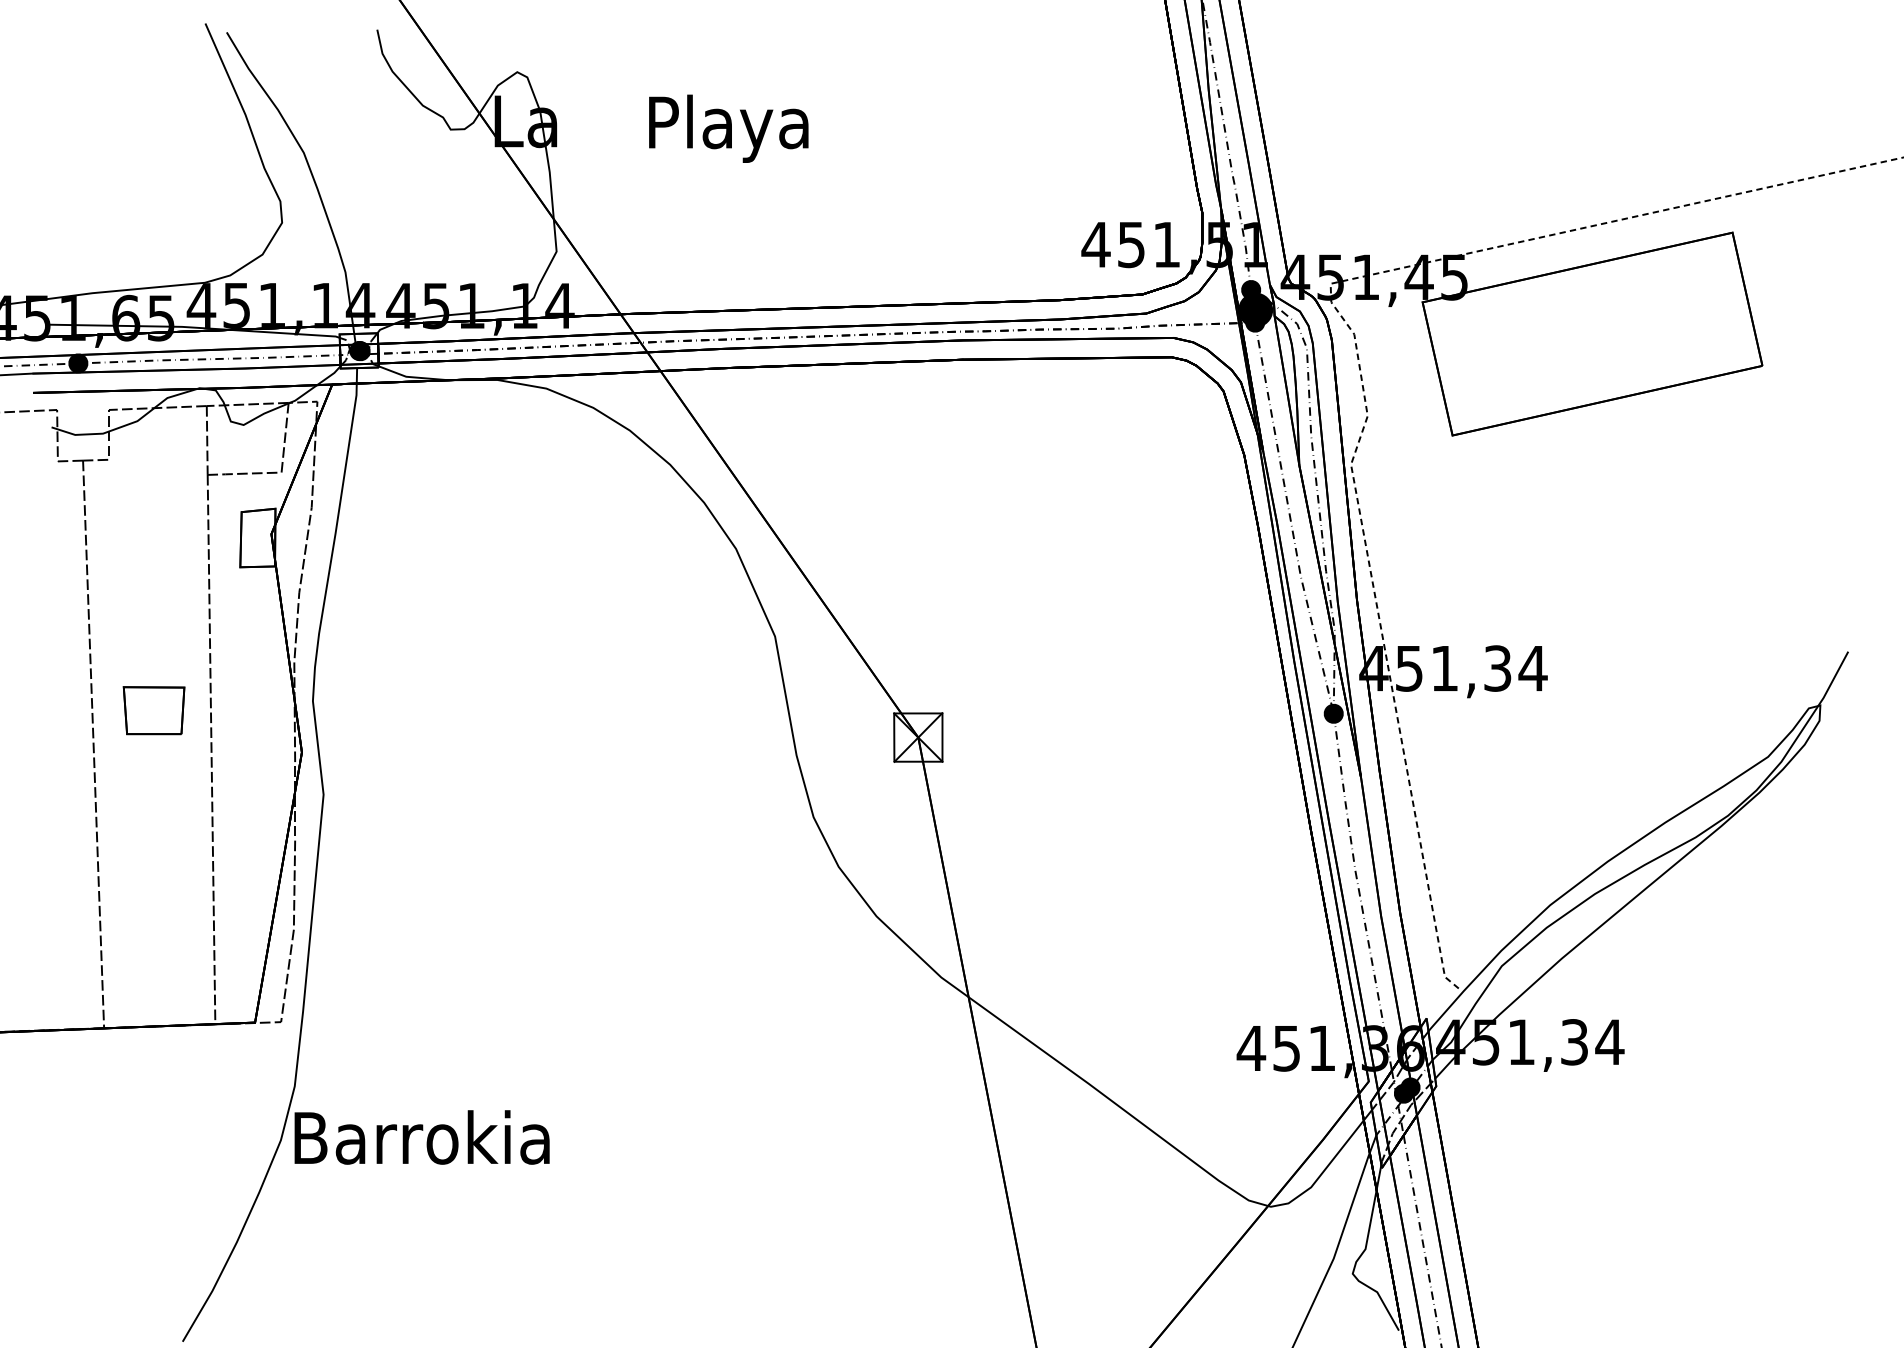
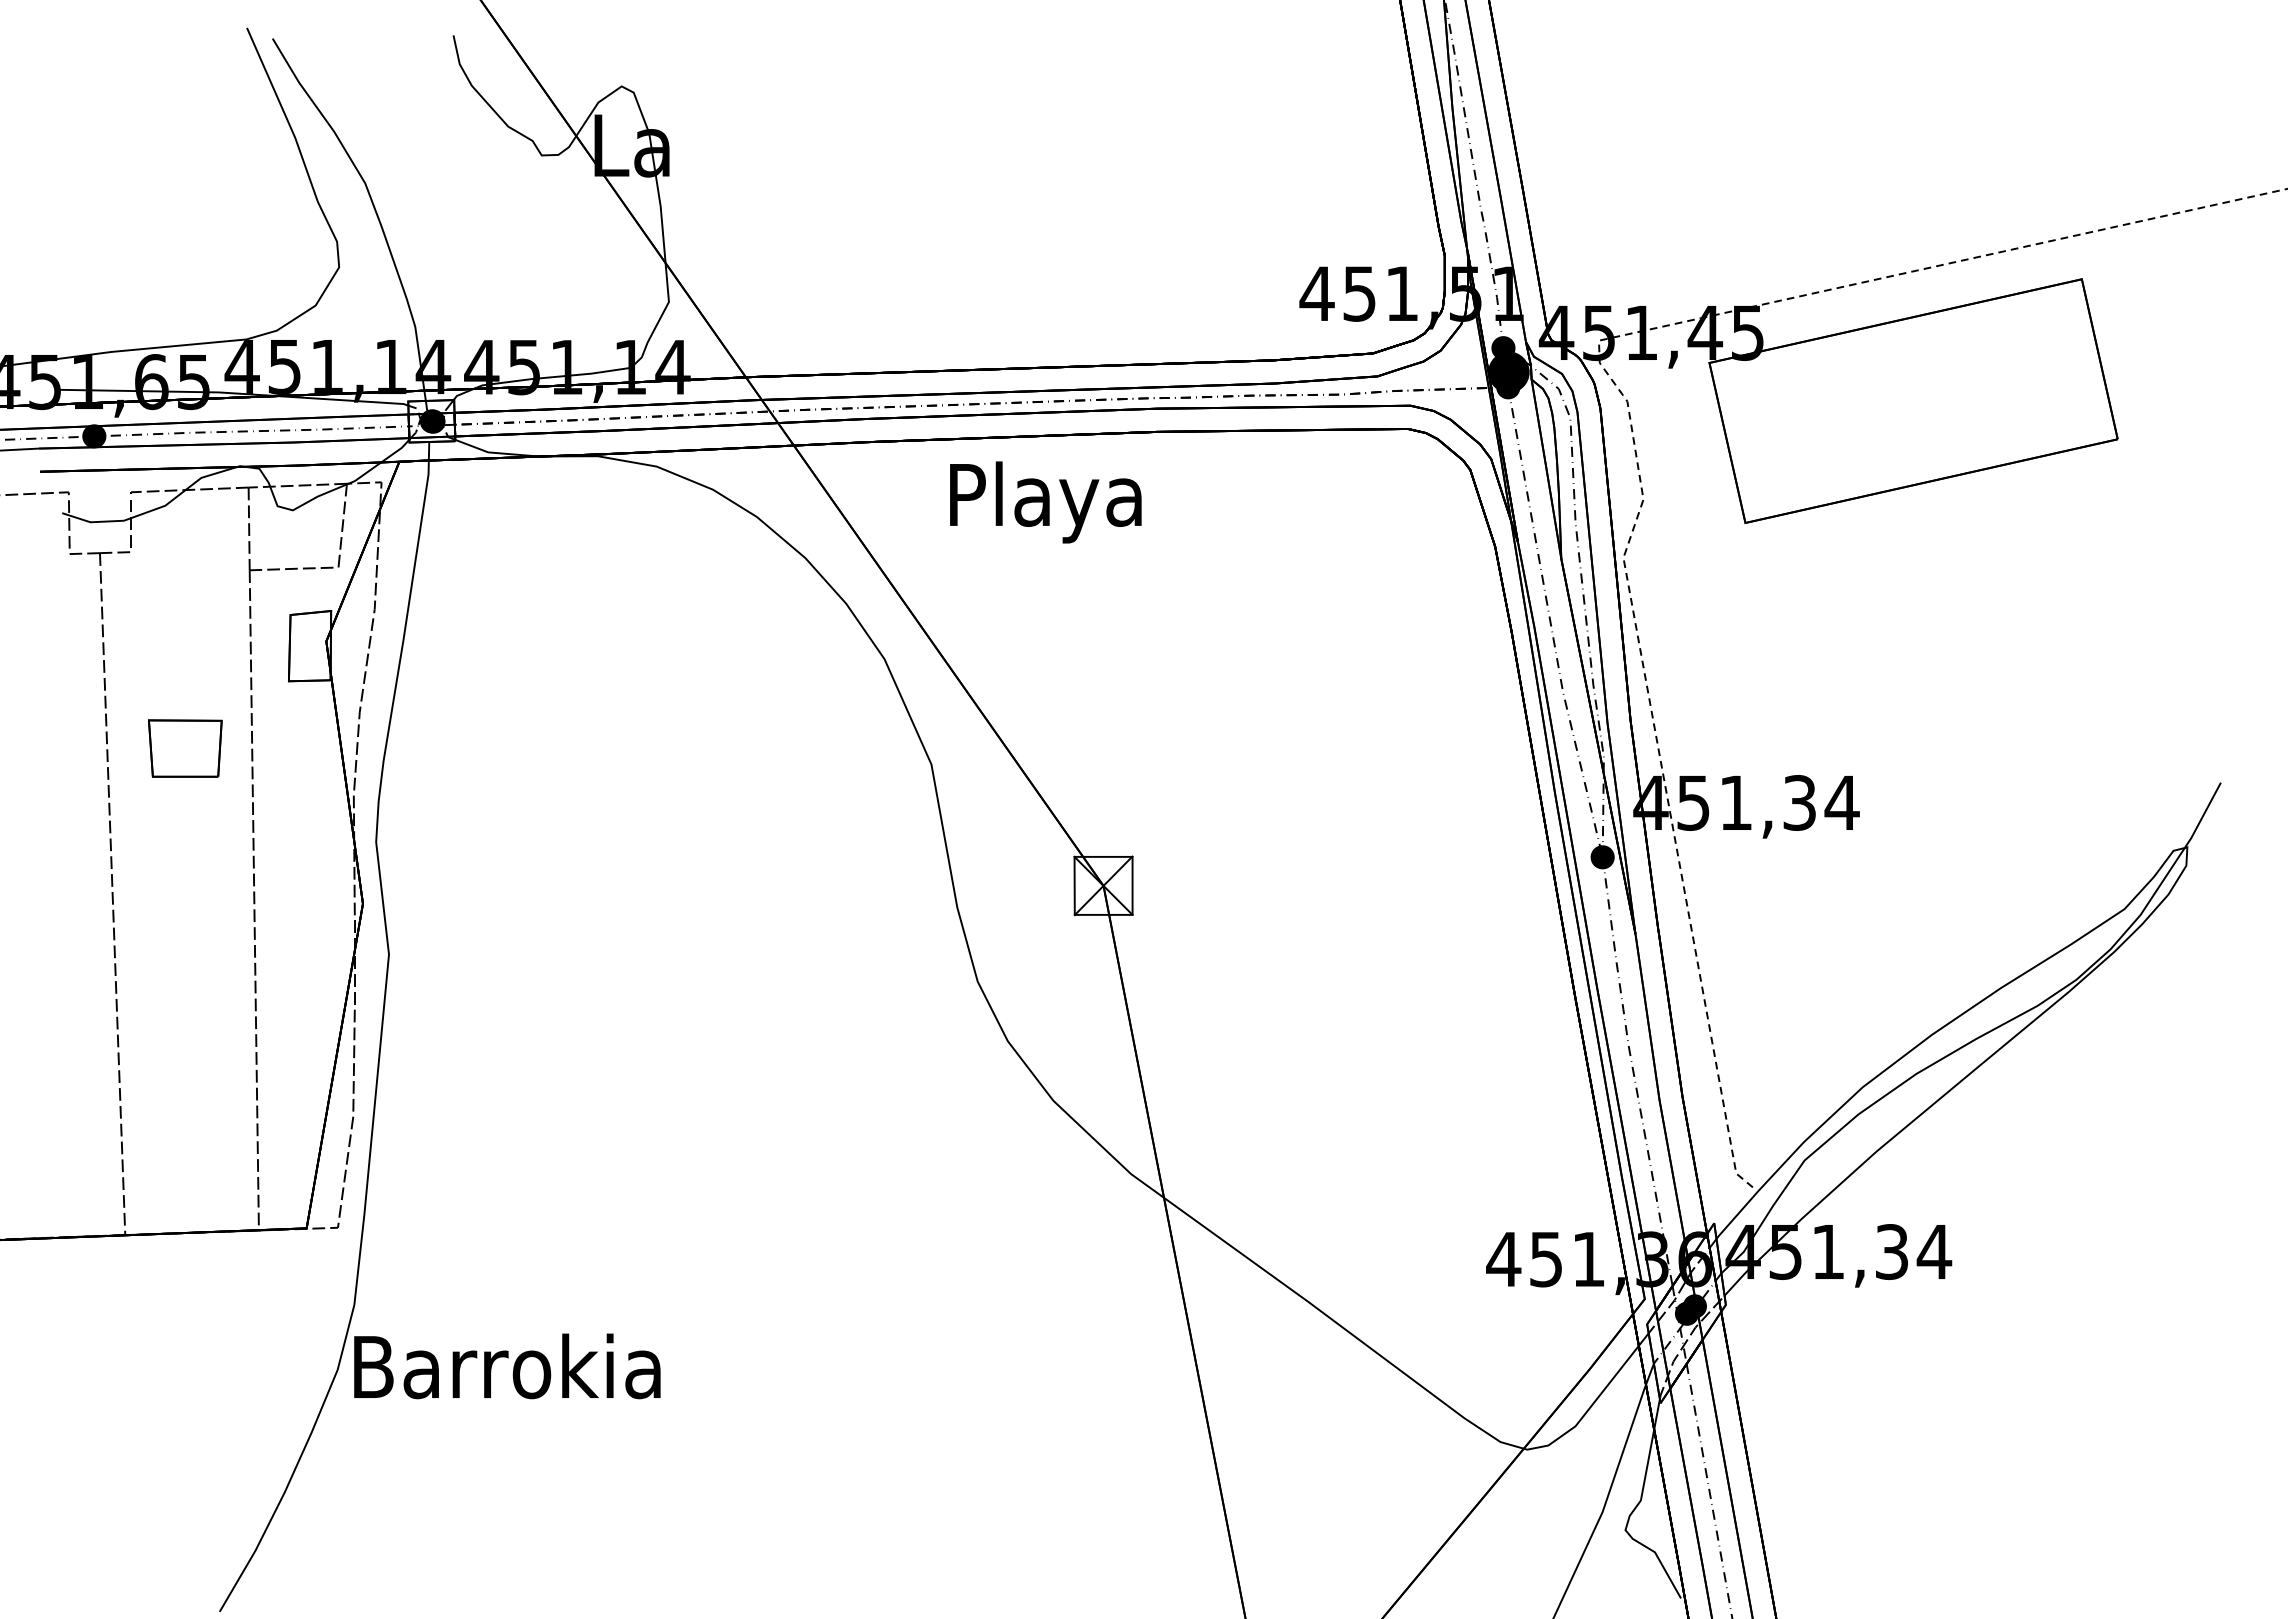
text: (728, 128) -> (1045, 502), moved
part: (154, 710) -> (185, 748), moved

